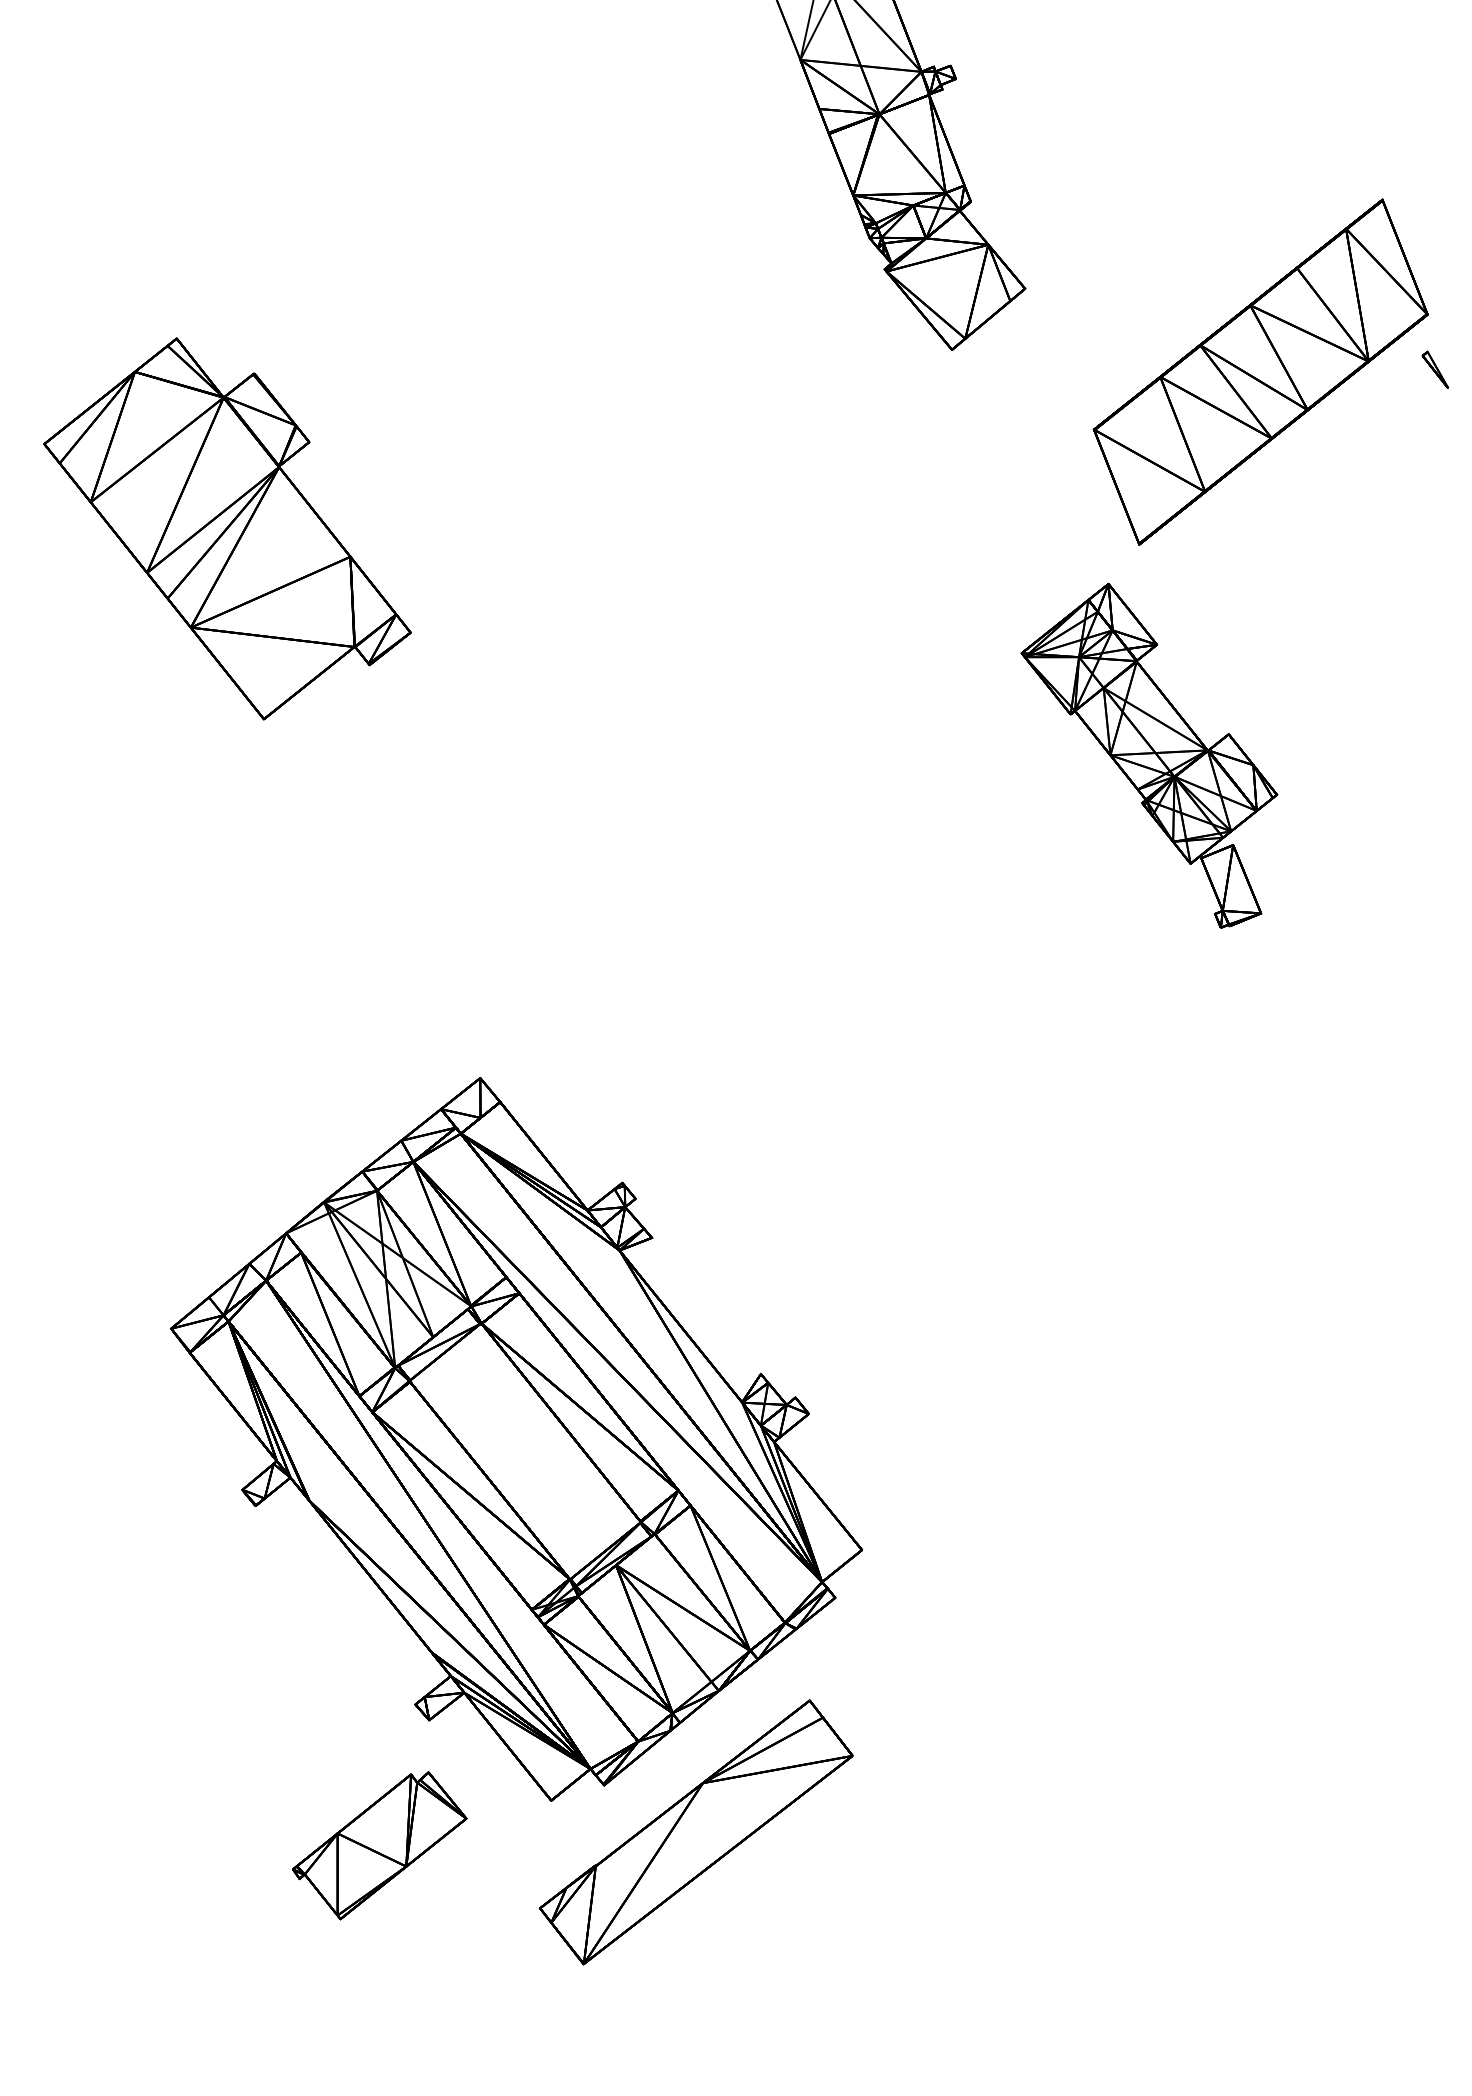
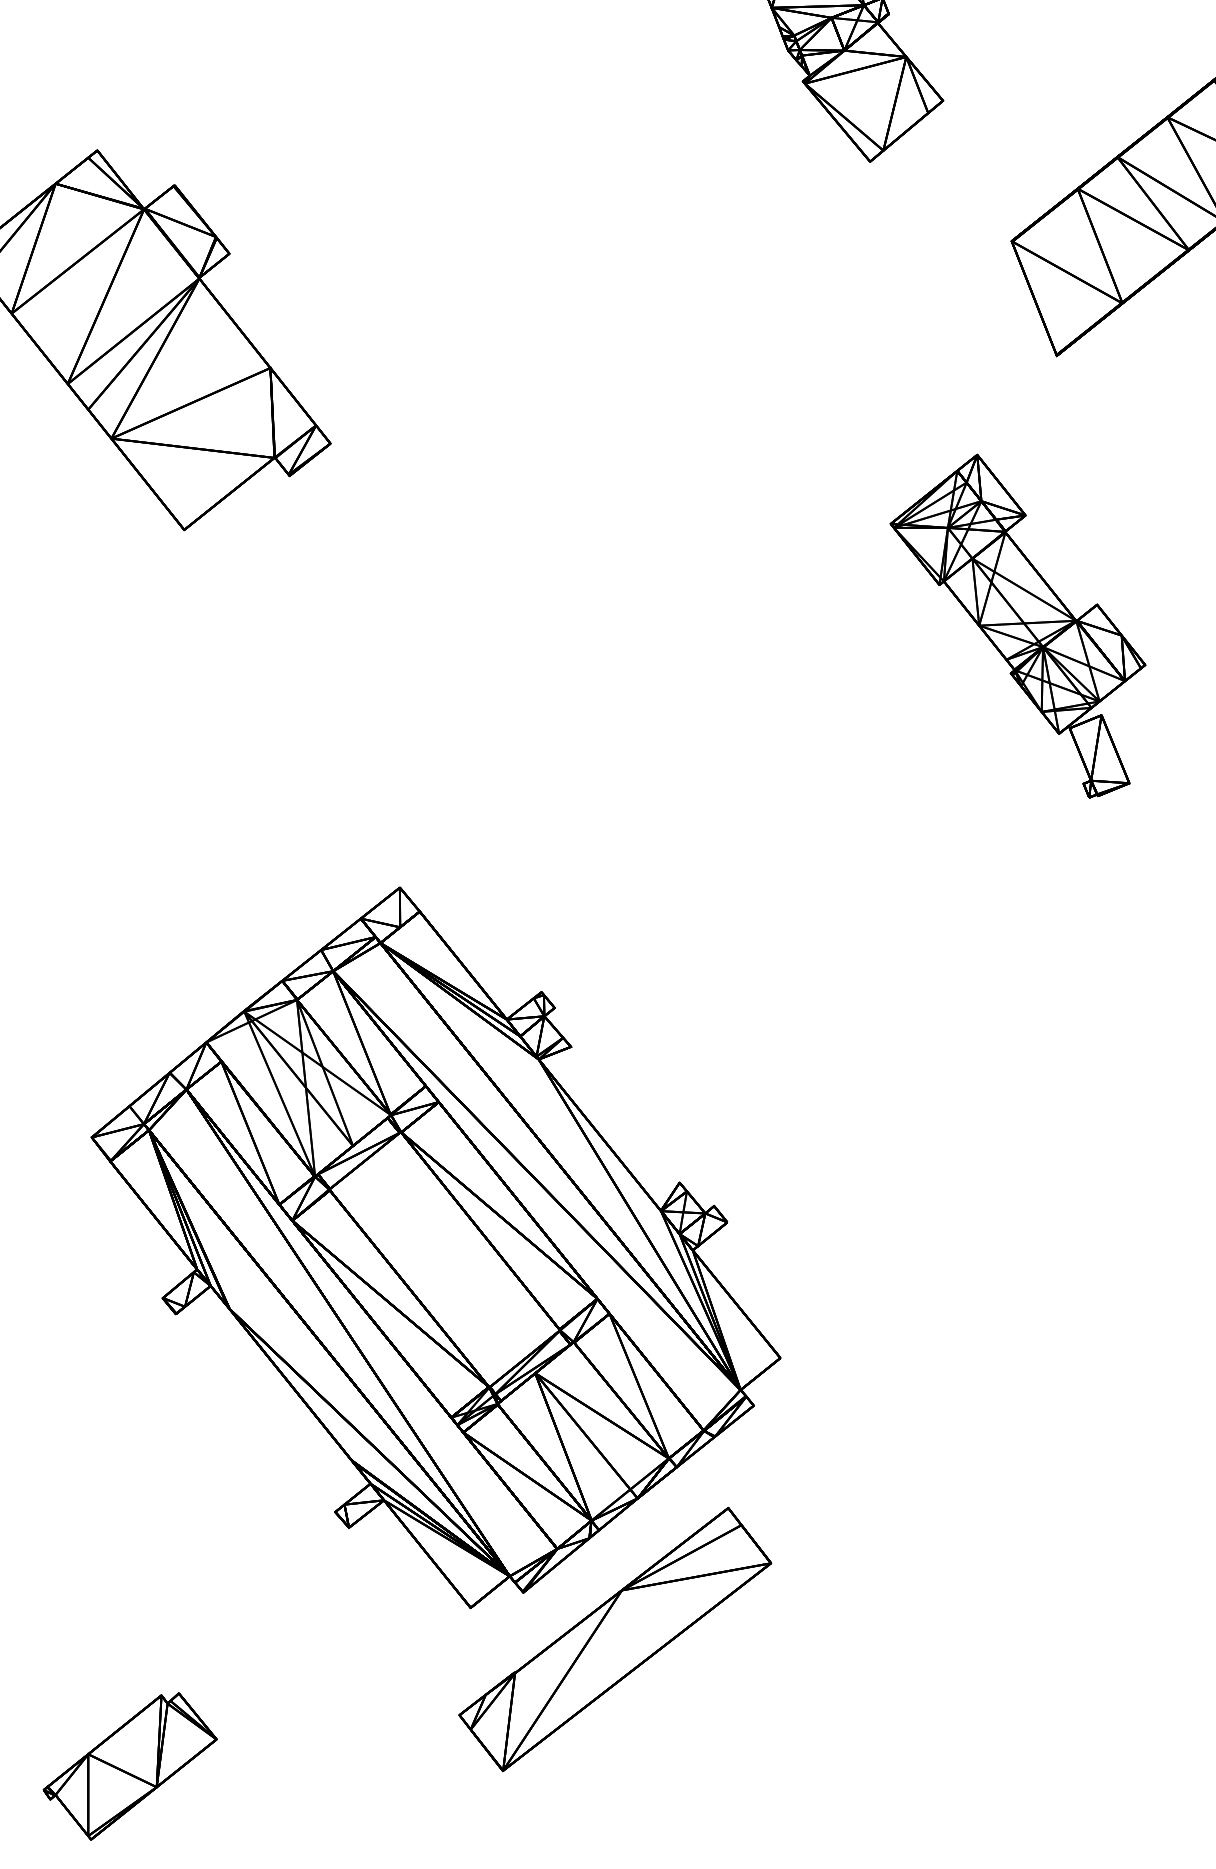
part: (1149, 755) -> (1018, 625), moved
part: (379, 1845) -> (129, 1766), moved

